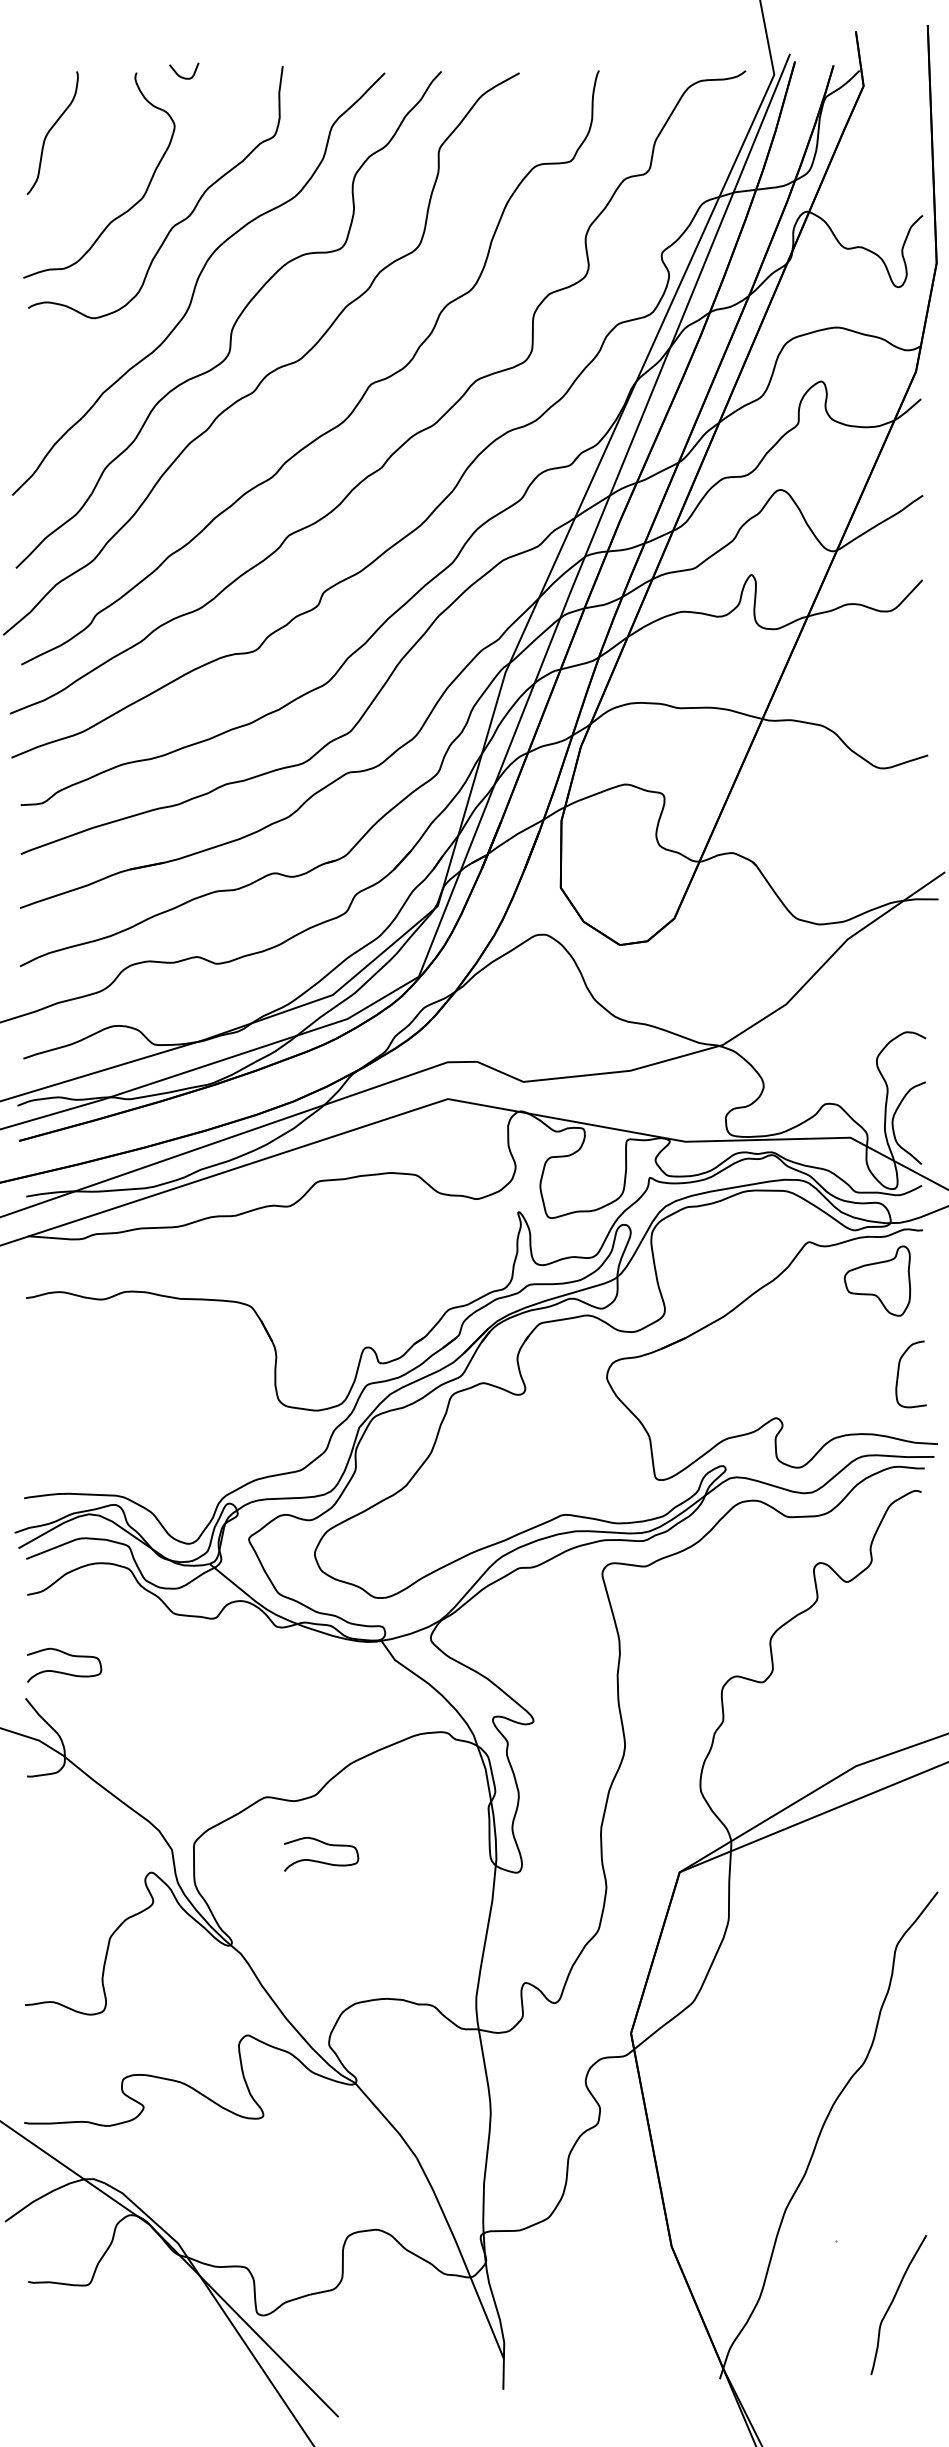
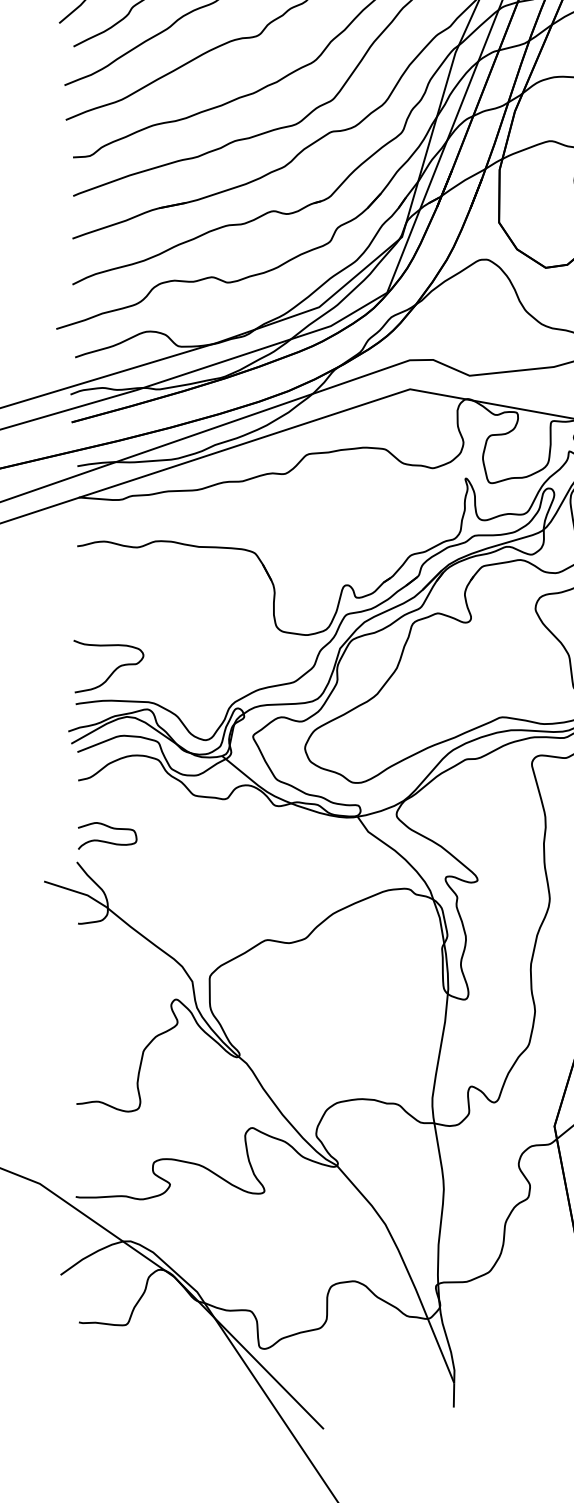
curve: (71, 1456) -> (113, 671), added
curve: (318, 1860) -> (307, 989), removed

